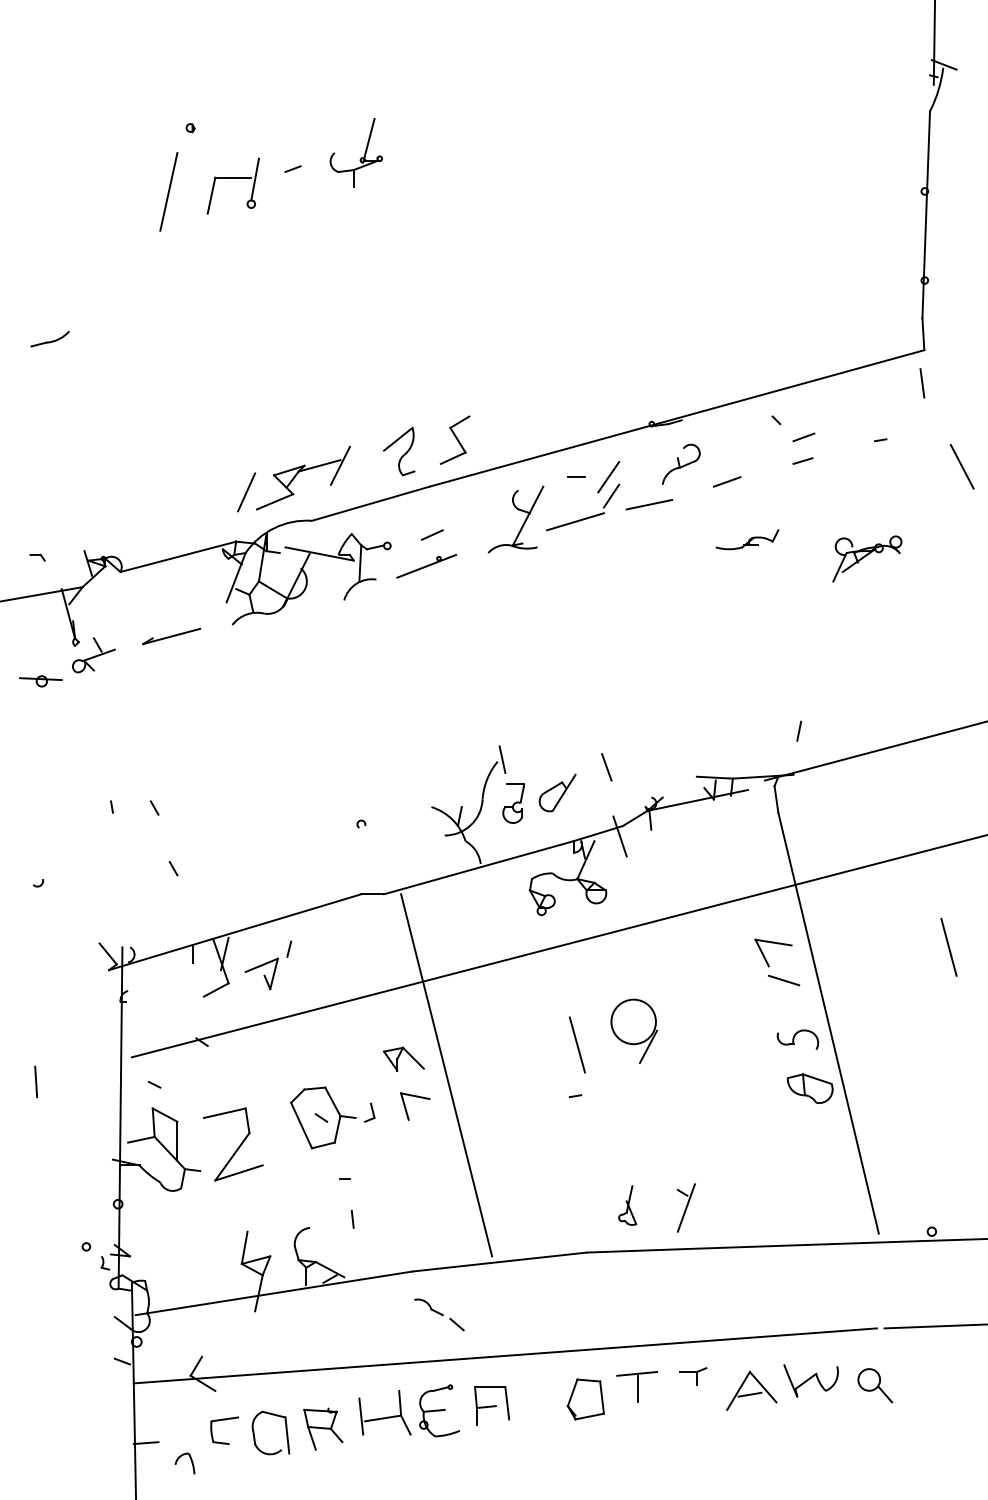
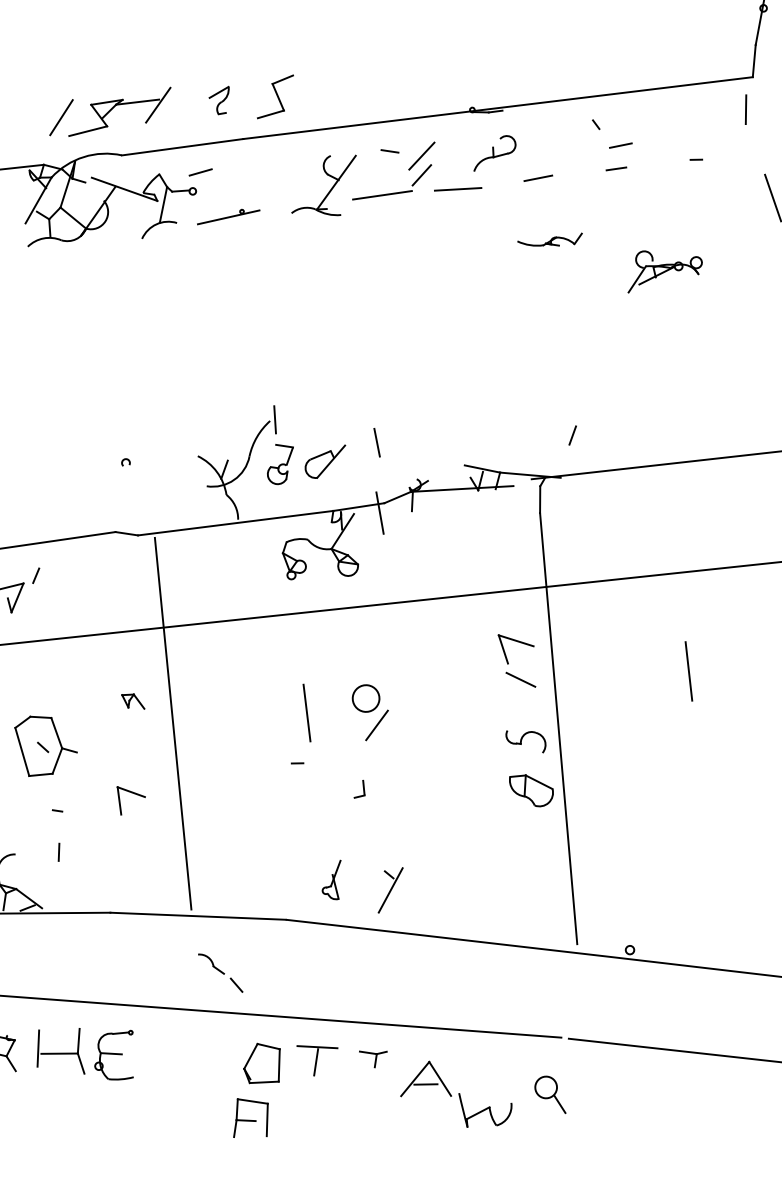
part: (399, 451) -> (218, 99), size x0.6
line: (431, 534) -> (199, 171), moved
circle: (633, 1021) -> (365, 698), size x0.6
part: (403, 1058) -> (133, 700), size x0.6
part: (415, 1097) -> (131, 793), moved
part: (369, 1112) -> (360, 789), moved
part: (439, 1314) -> (220, 972), moved
part: (810, 1380) -> (482, 1112), moved
part: (492, 1405) -> (252, 1119), moved

